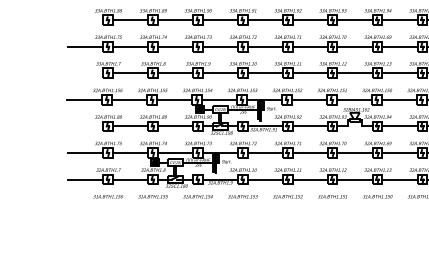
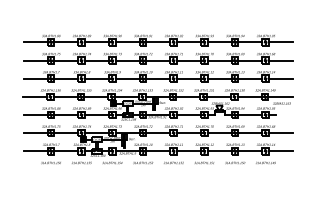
line: (85, 20) -> (35, 42), added
line: (85, 73) -> (35, 78), added
line: (85, 127) -> (35, 115), added

